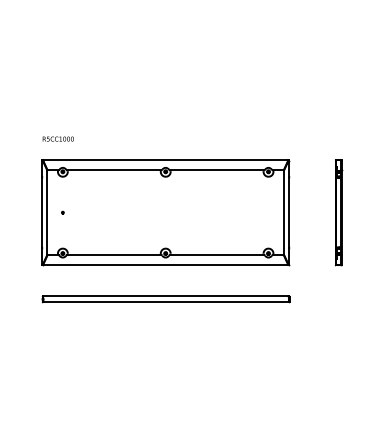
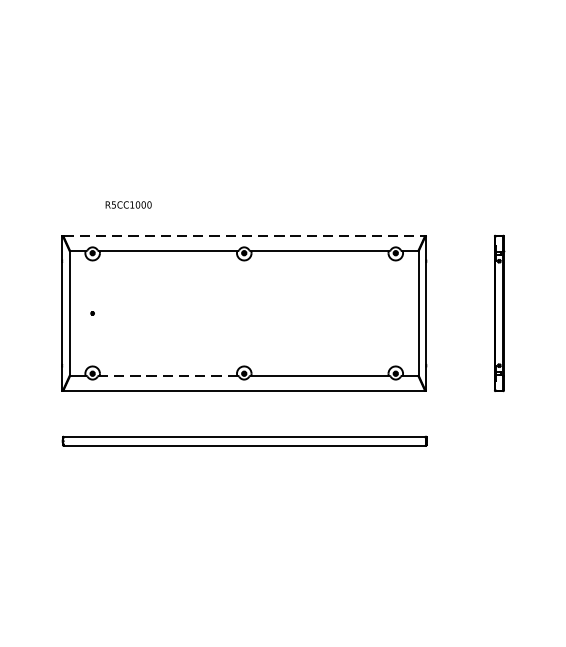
text: (57, 138) -> (127, 204), moved
line: (165, 159) -> (243, 235), solid -> dashed
line: (113, 255) -> (167, 376), solid -> dashed

